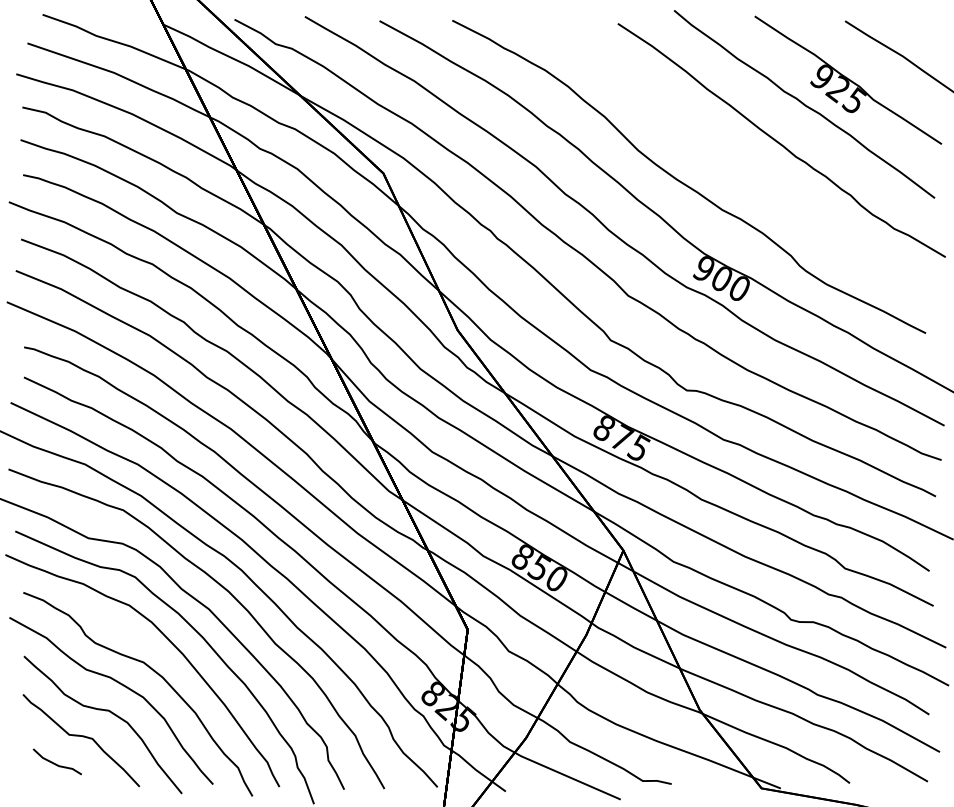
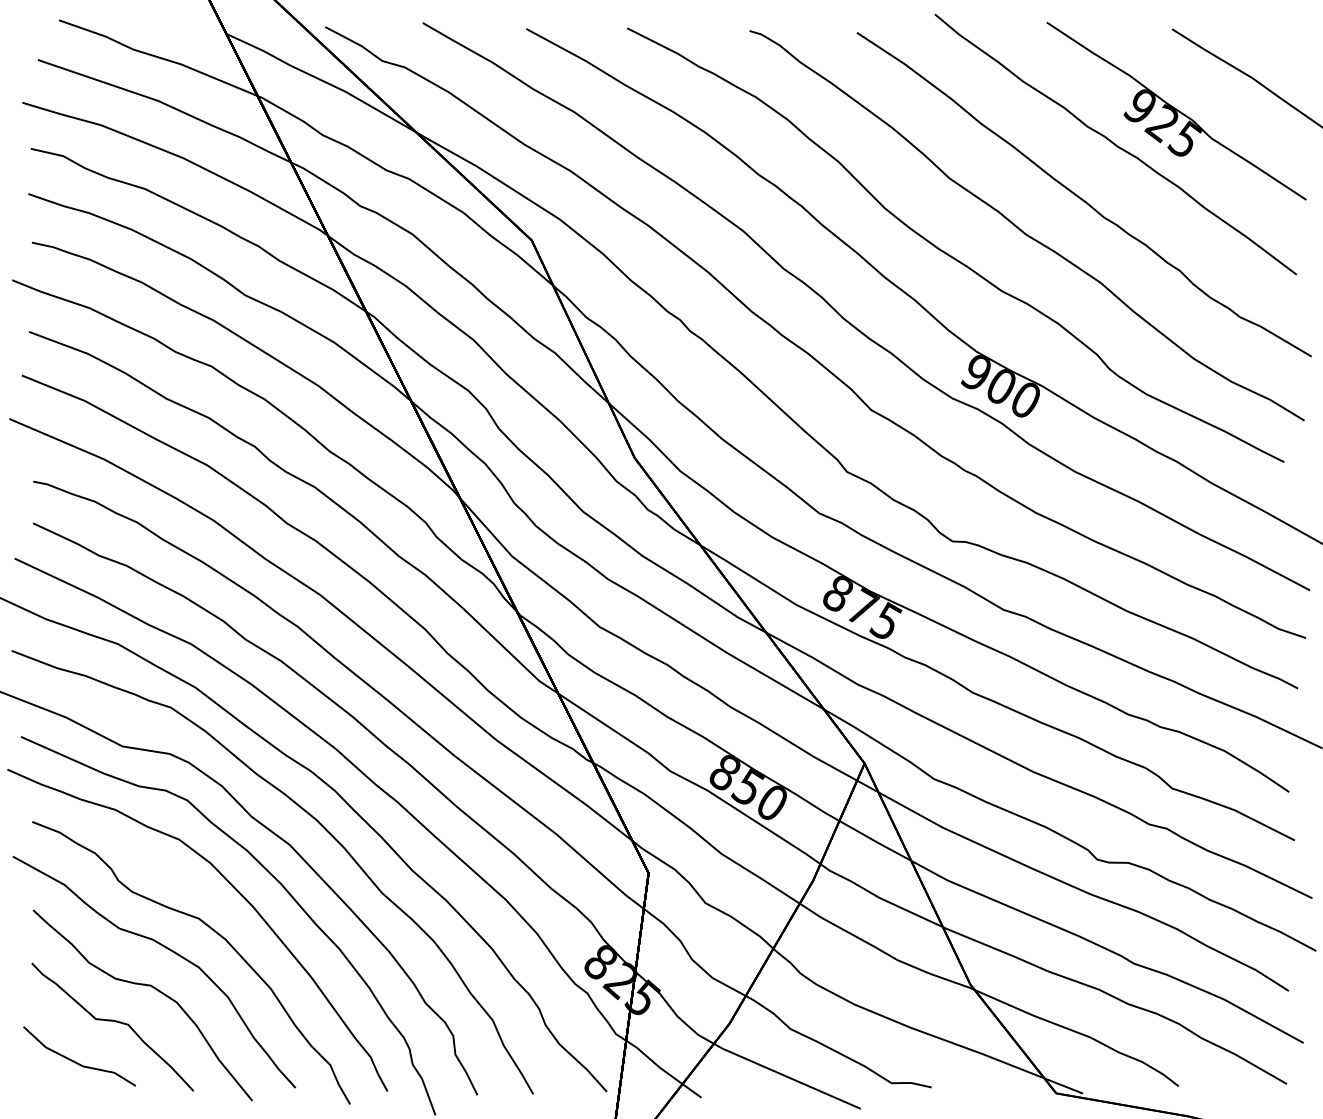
curve: (738, 166) -> (1024, 230), added
part: (57, 761) -> (79, 1056), size x1.67

